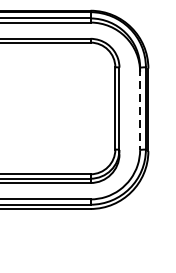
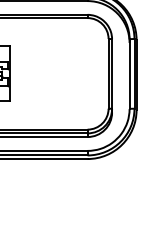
line: (140, 109) -> (129, 74), dashed -> solid

